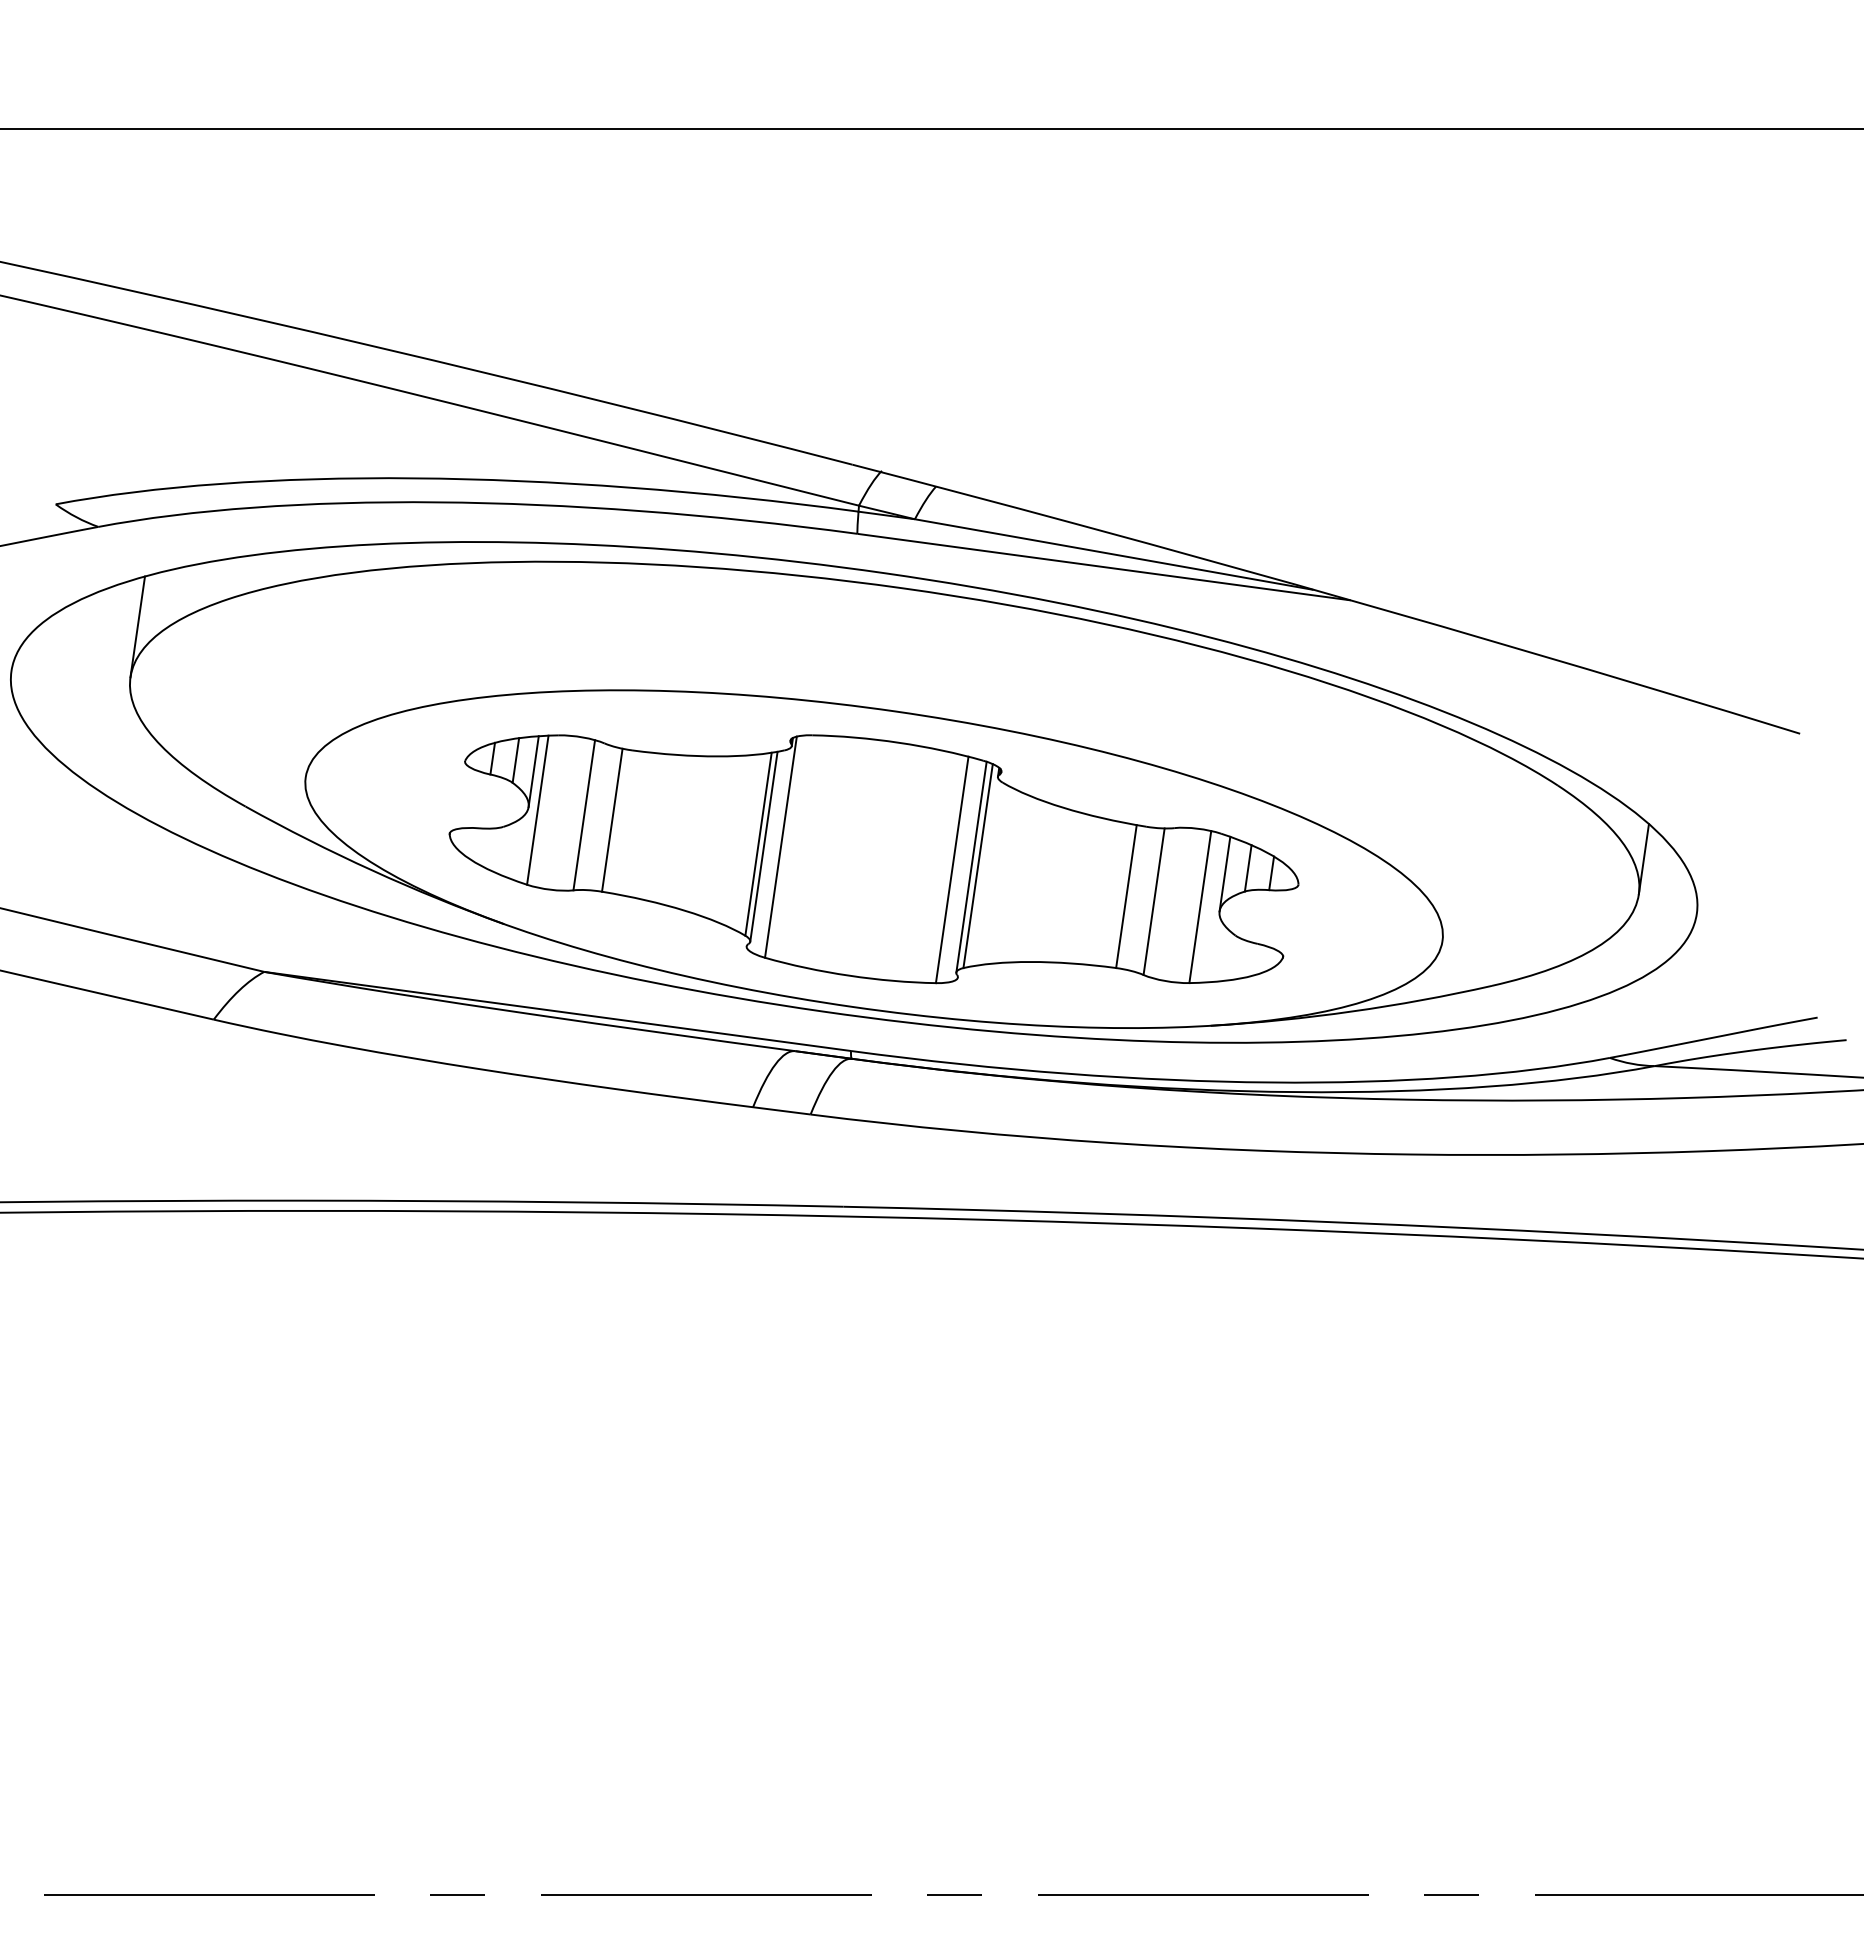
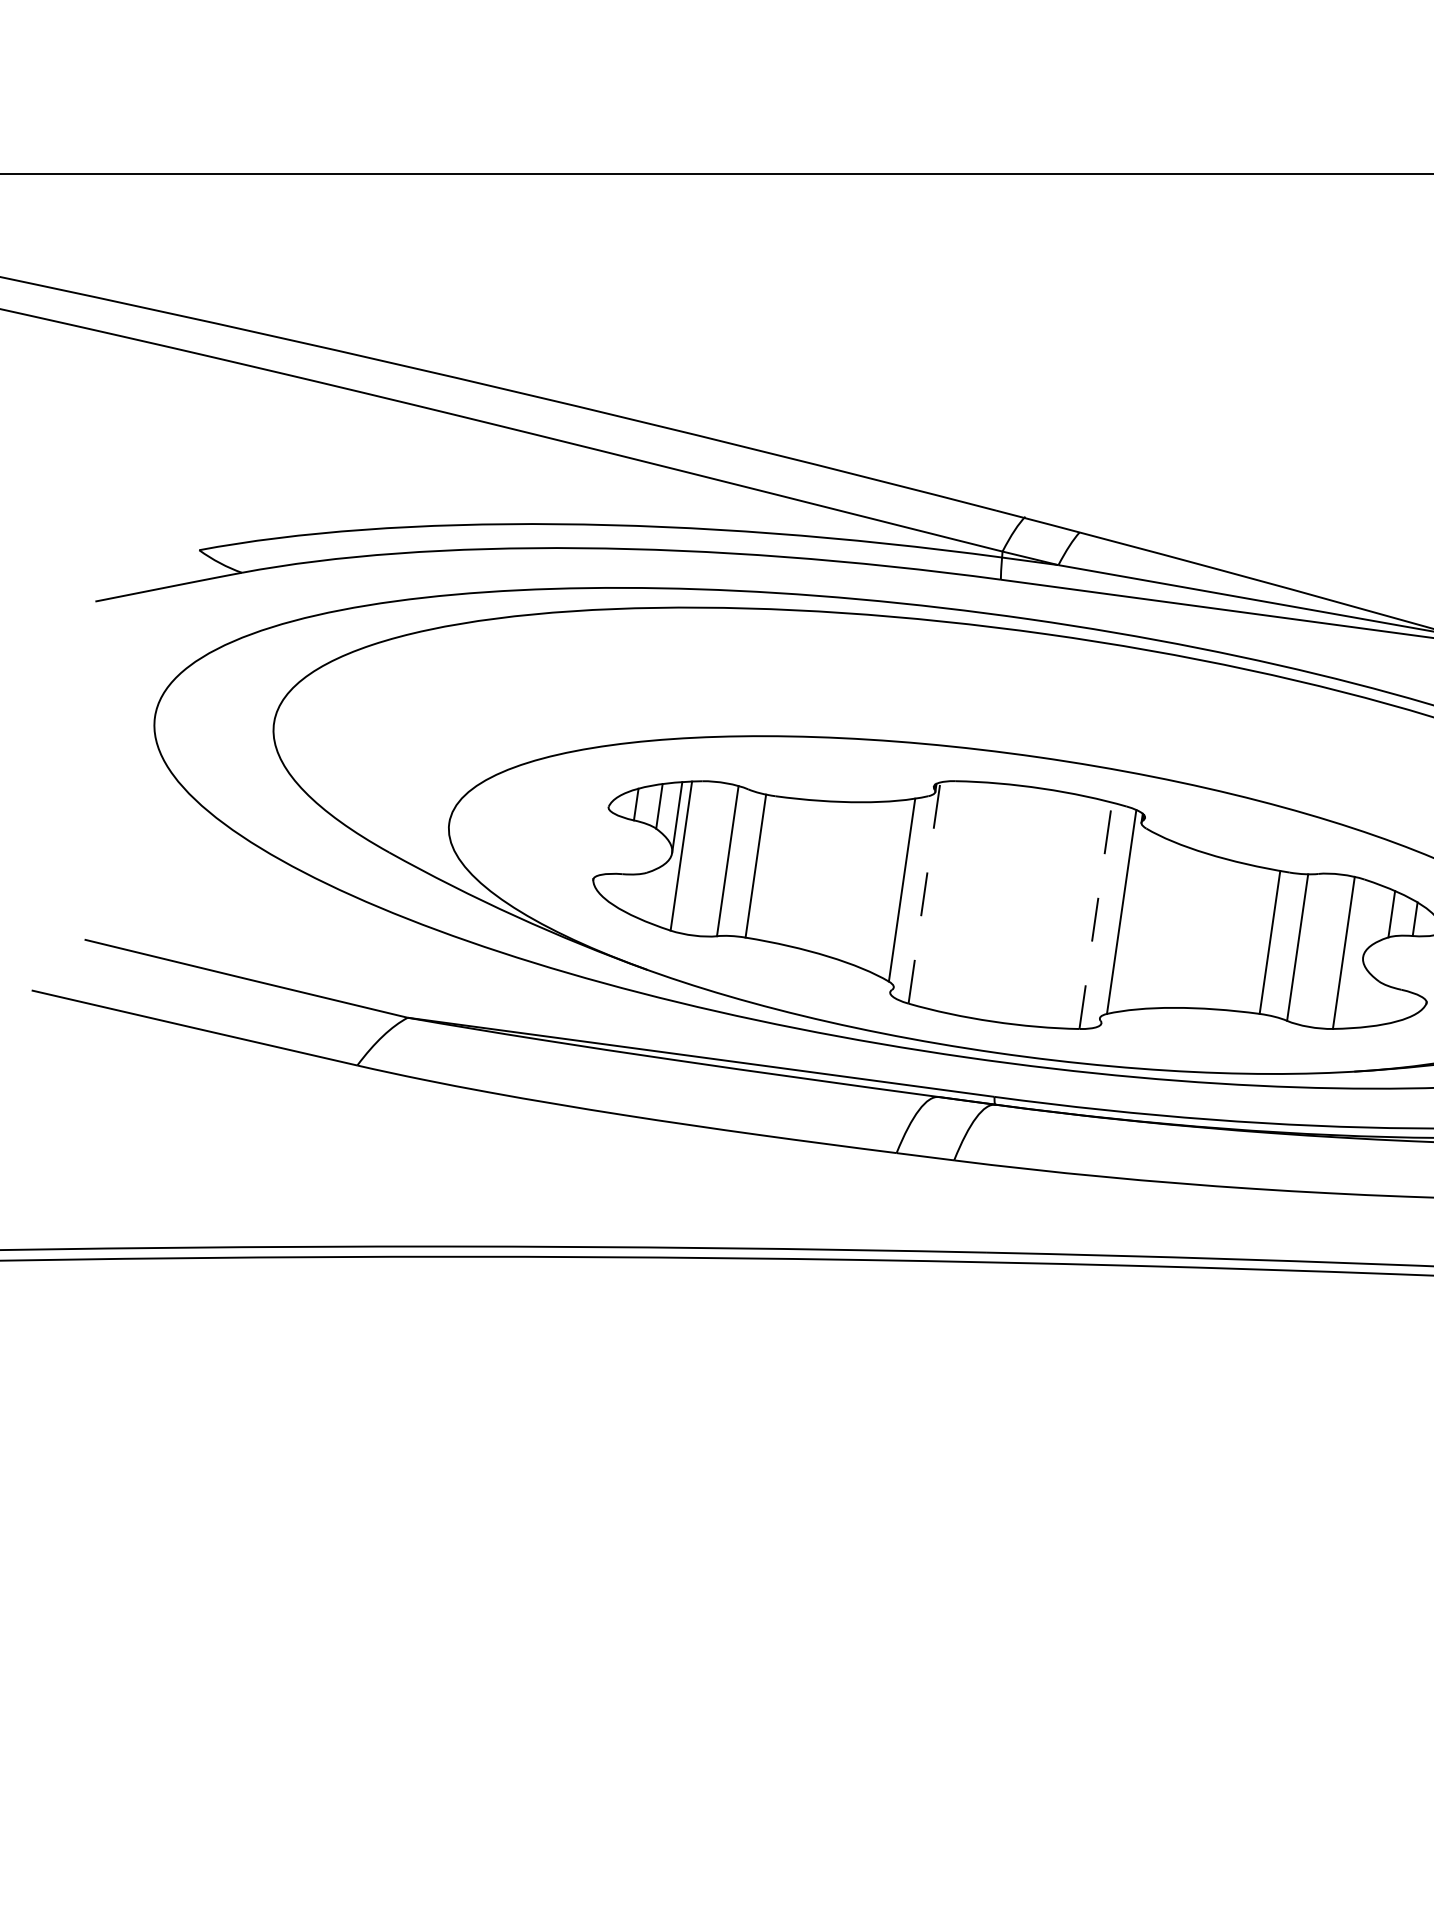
line: (137, 626) -> (281, 672), removed
line: (763, 846) -> (907, 892), removed
line: (780, 847) -> (924, 893), solid -> dashed
line: (971, 866) -> (1115, 912), removed
line: (952, 869) -> (1096, 915), solid -> dashed
line: (1224, 873) -> (1368, 919), removed

